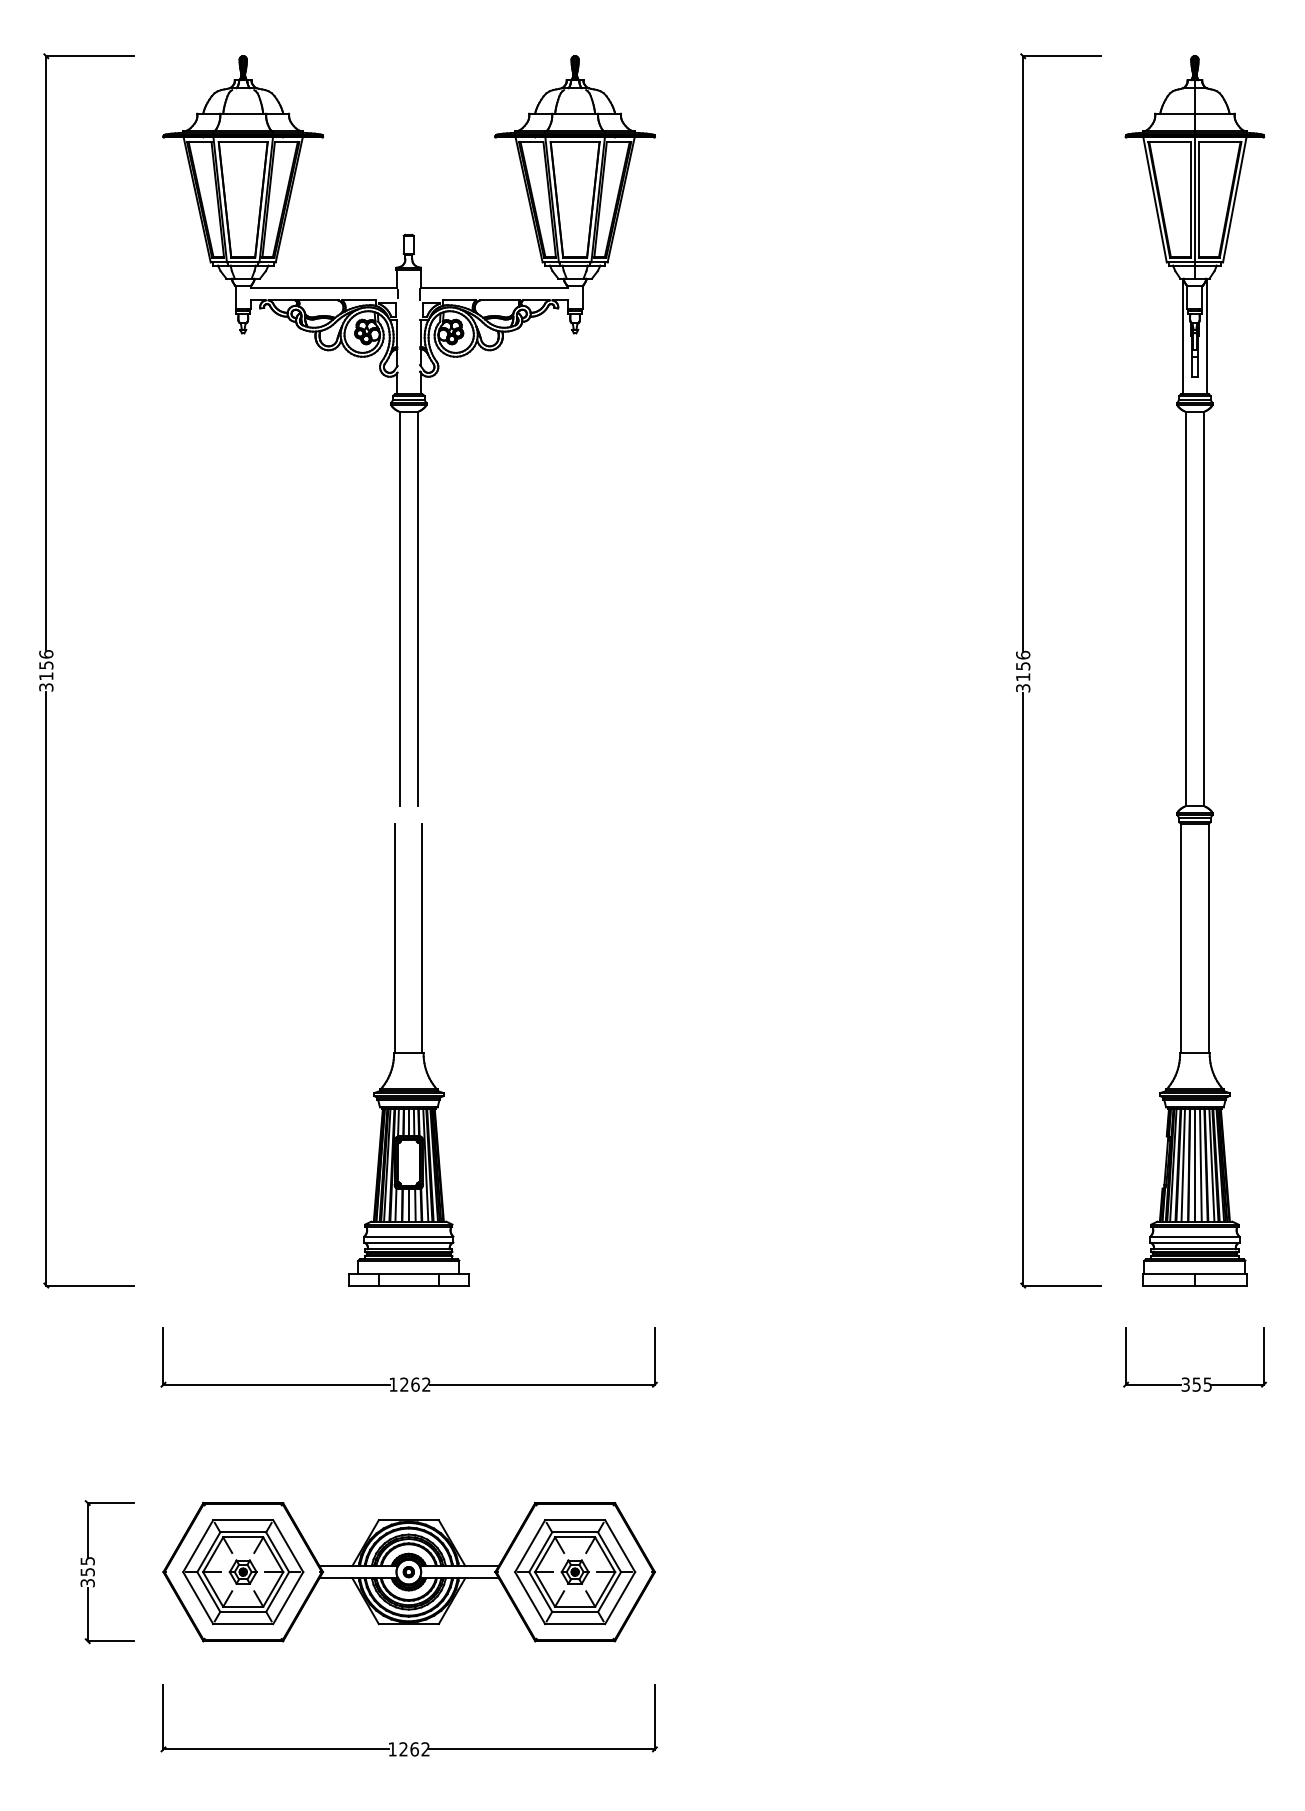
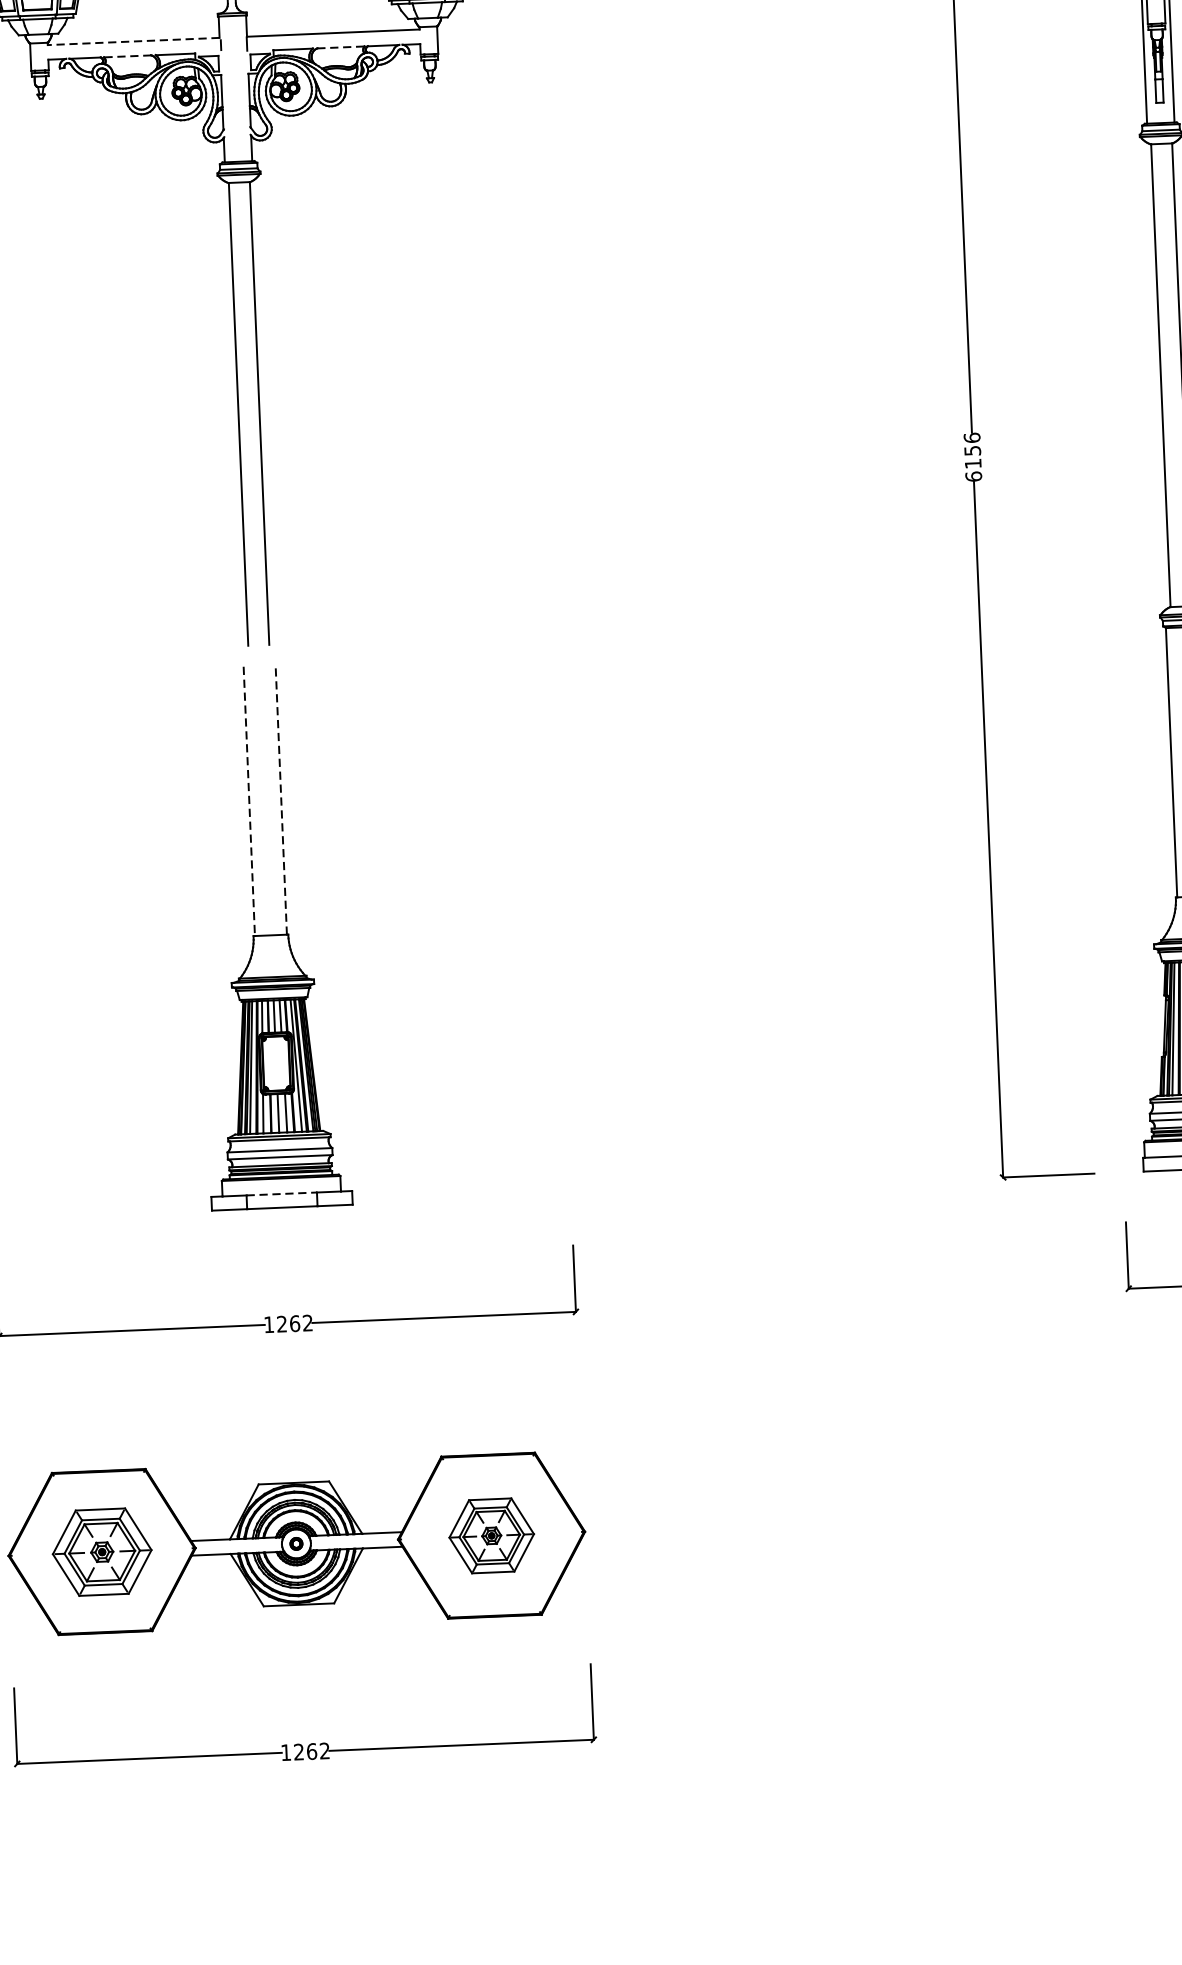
line: (323, 288) -> (133, 42), solid -> dashed
line: (317, 300) -> (126, 56), solid -> dashed
line: (500, 300) -> (341, 47), solid -> dashed
text: (1023, 687) -> (974, 475), 3156 -> 6156
line: (395, 938) -> (249, 801), solid -> dashed
line: (422, 938) -> (281, 799), solid -> dashed
line: (408, 1273) -> (281, 1193), solid -> dashed
part: (243, 1572) -> (102, 1552), size x0.7
part: (575, 1572) -> (491, 1536), size x0.6

